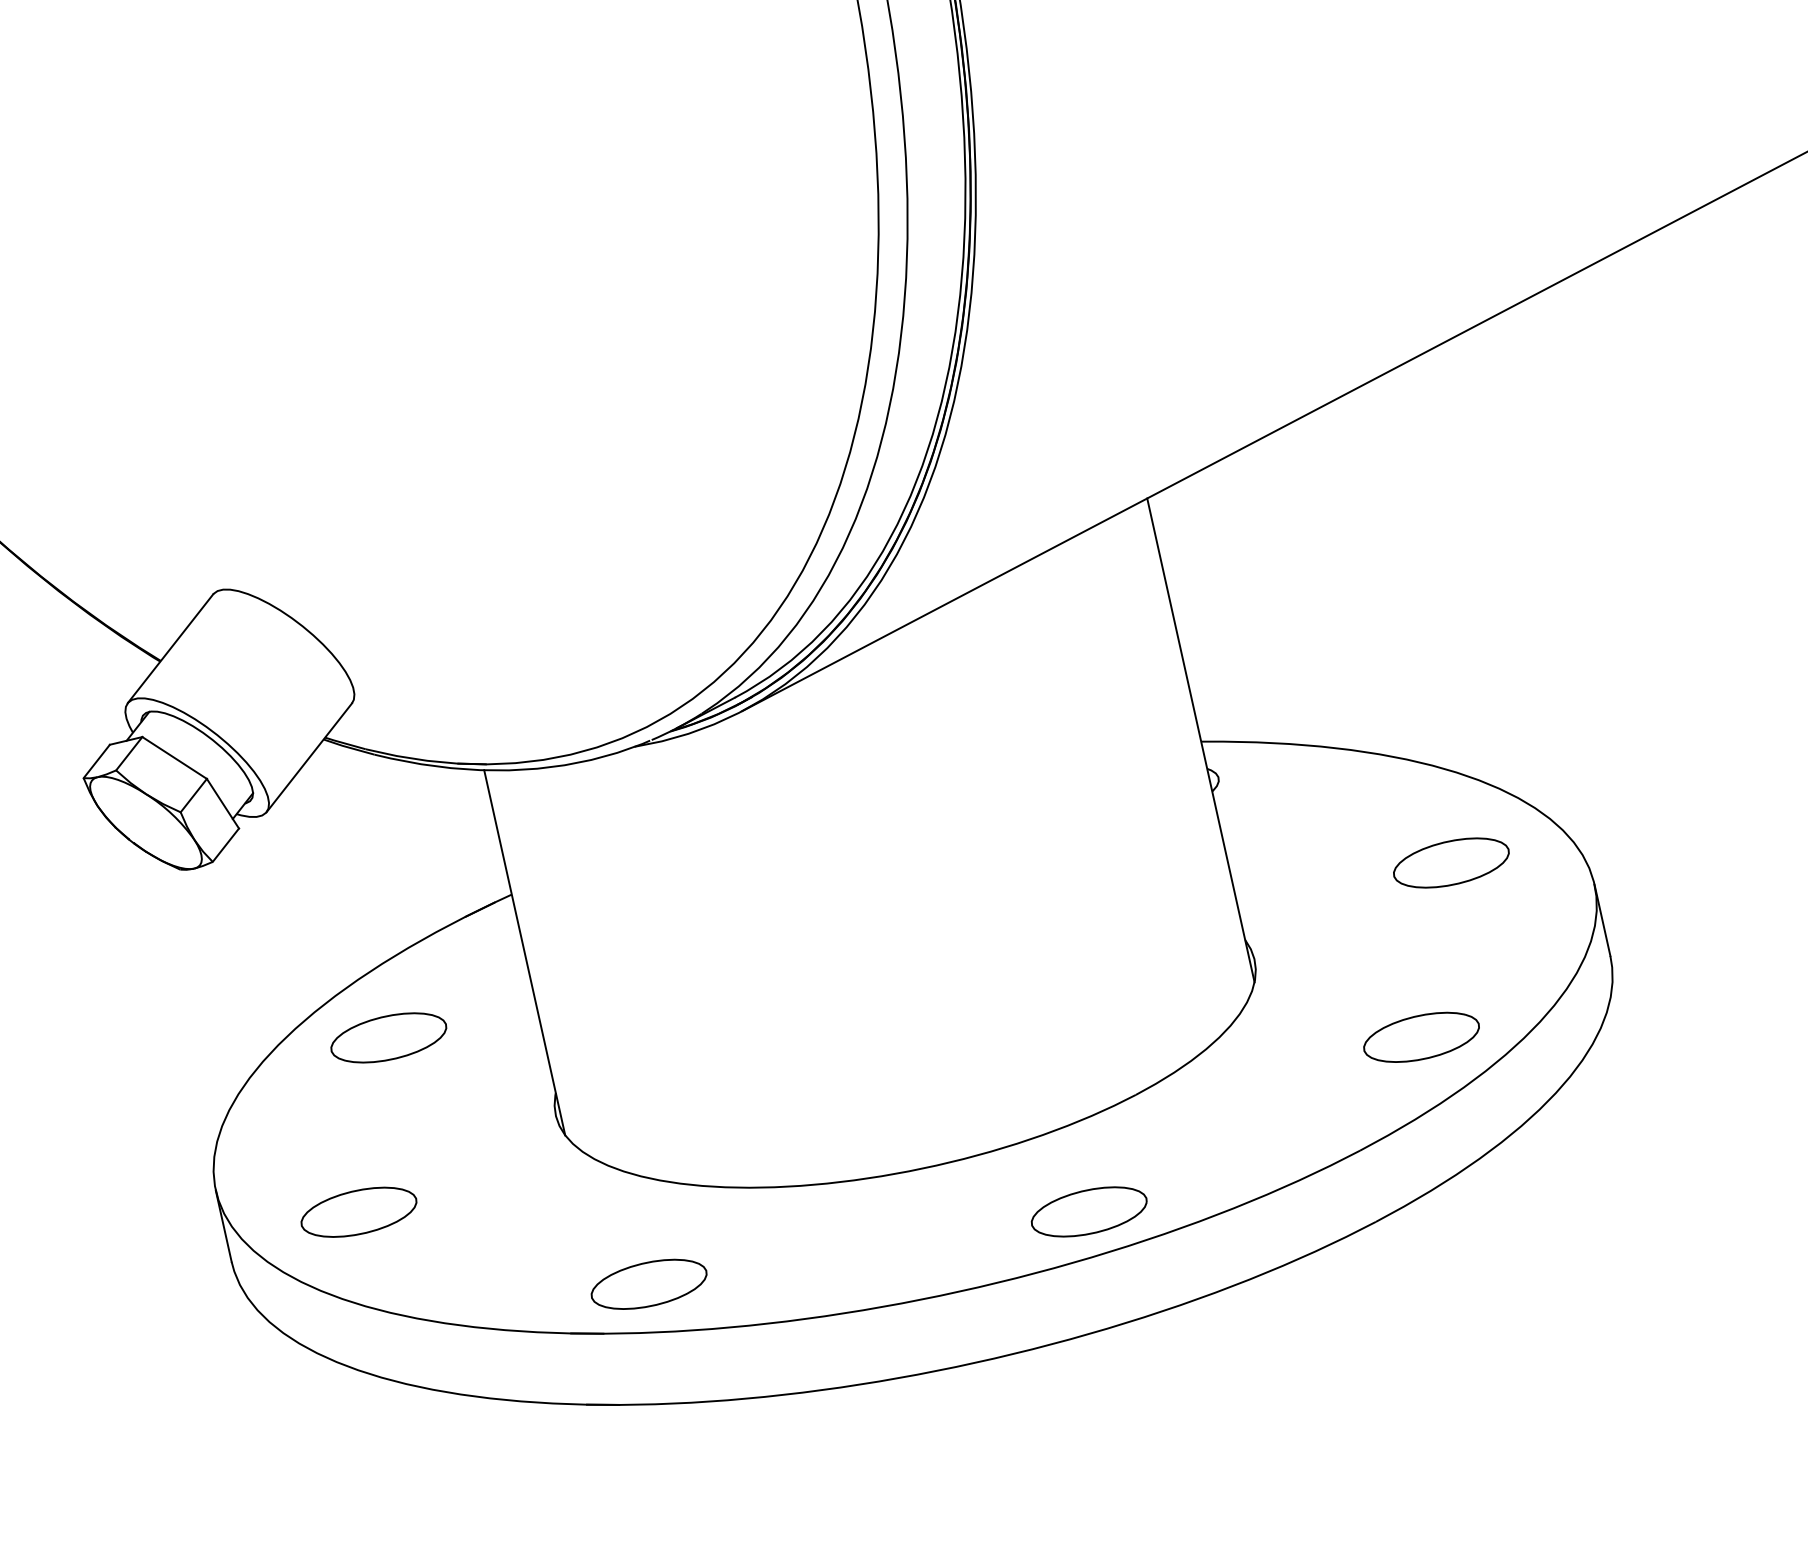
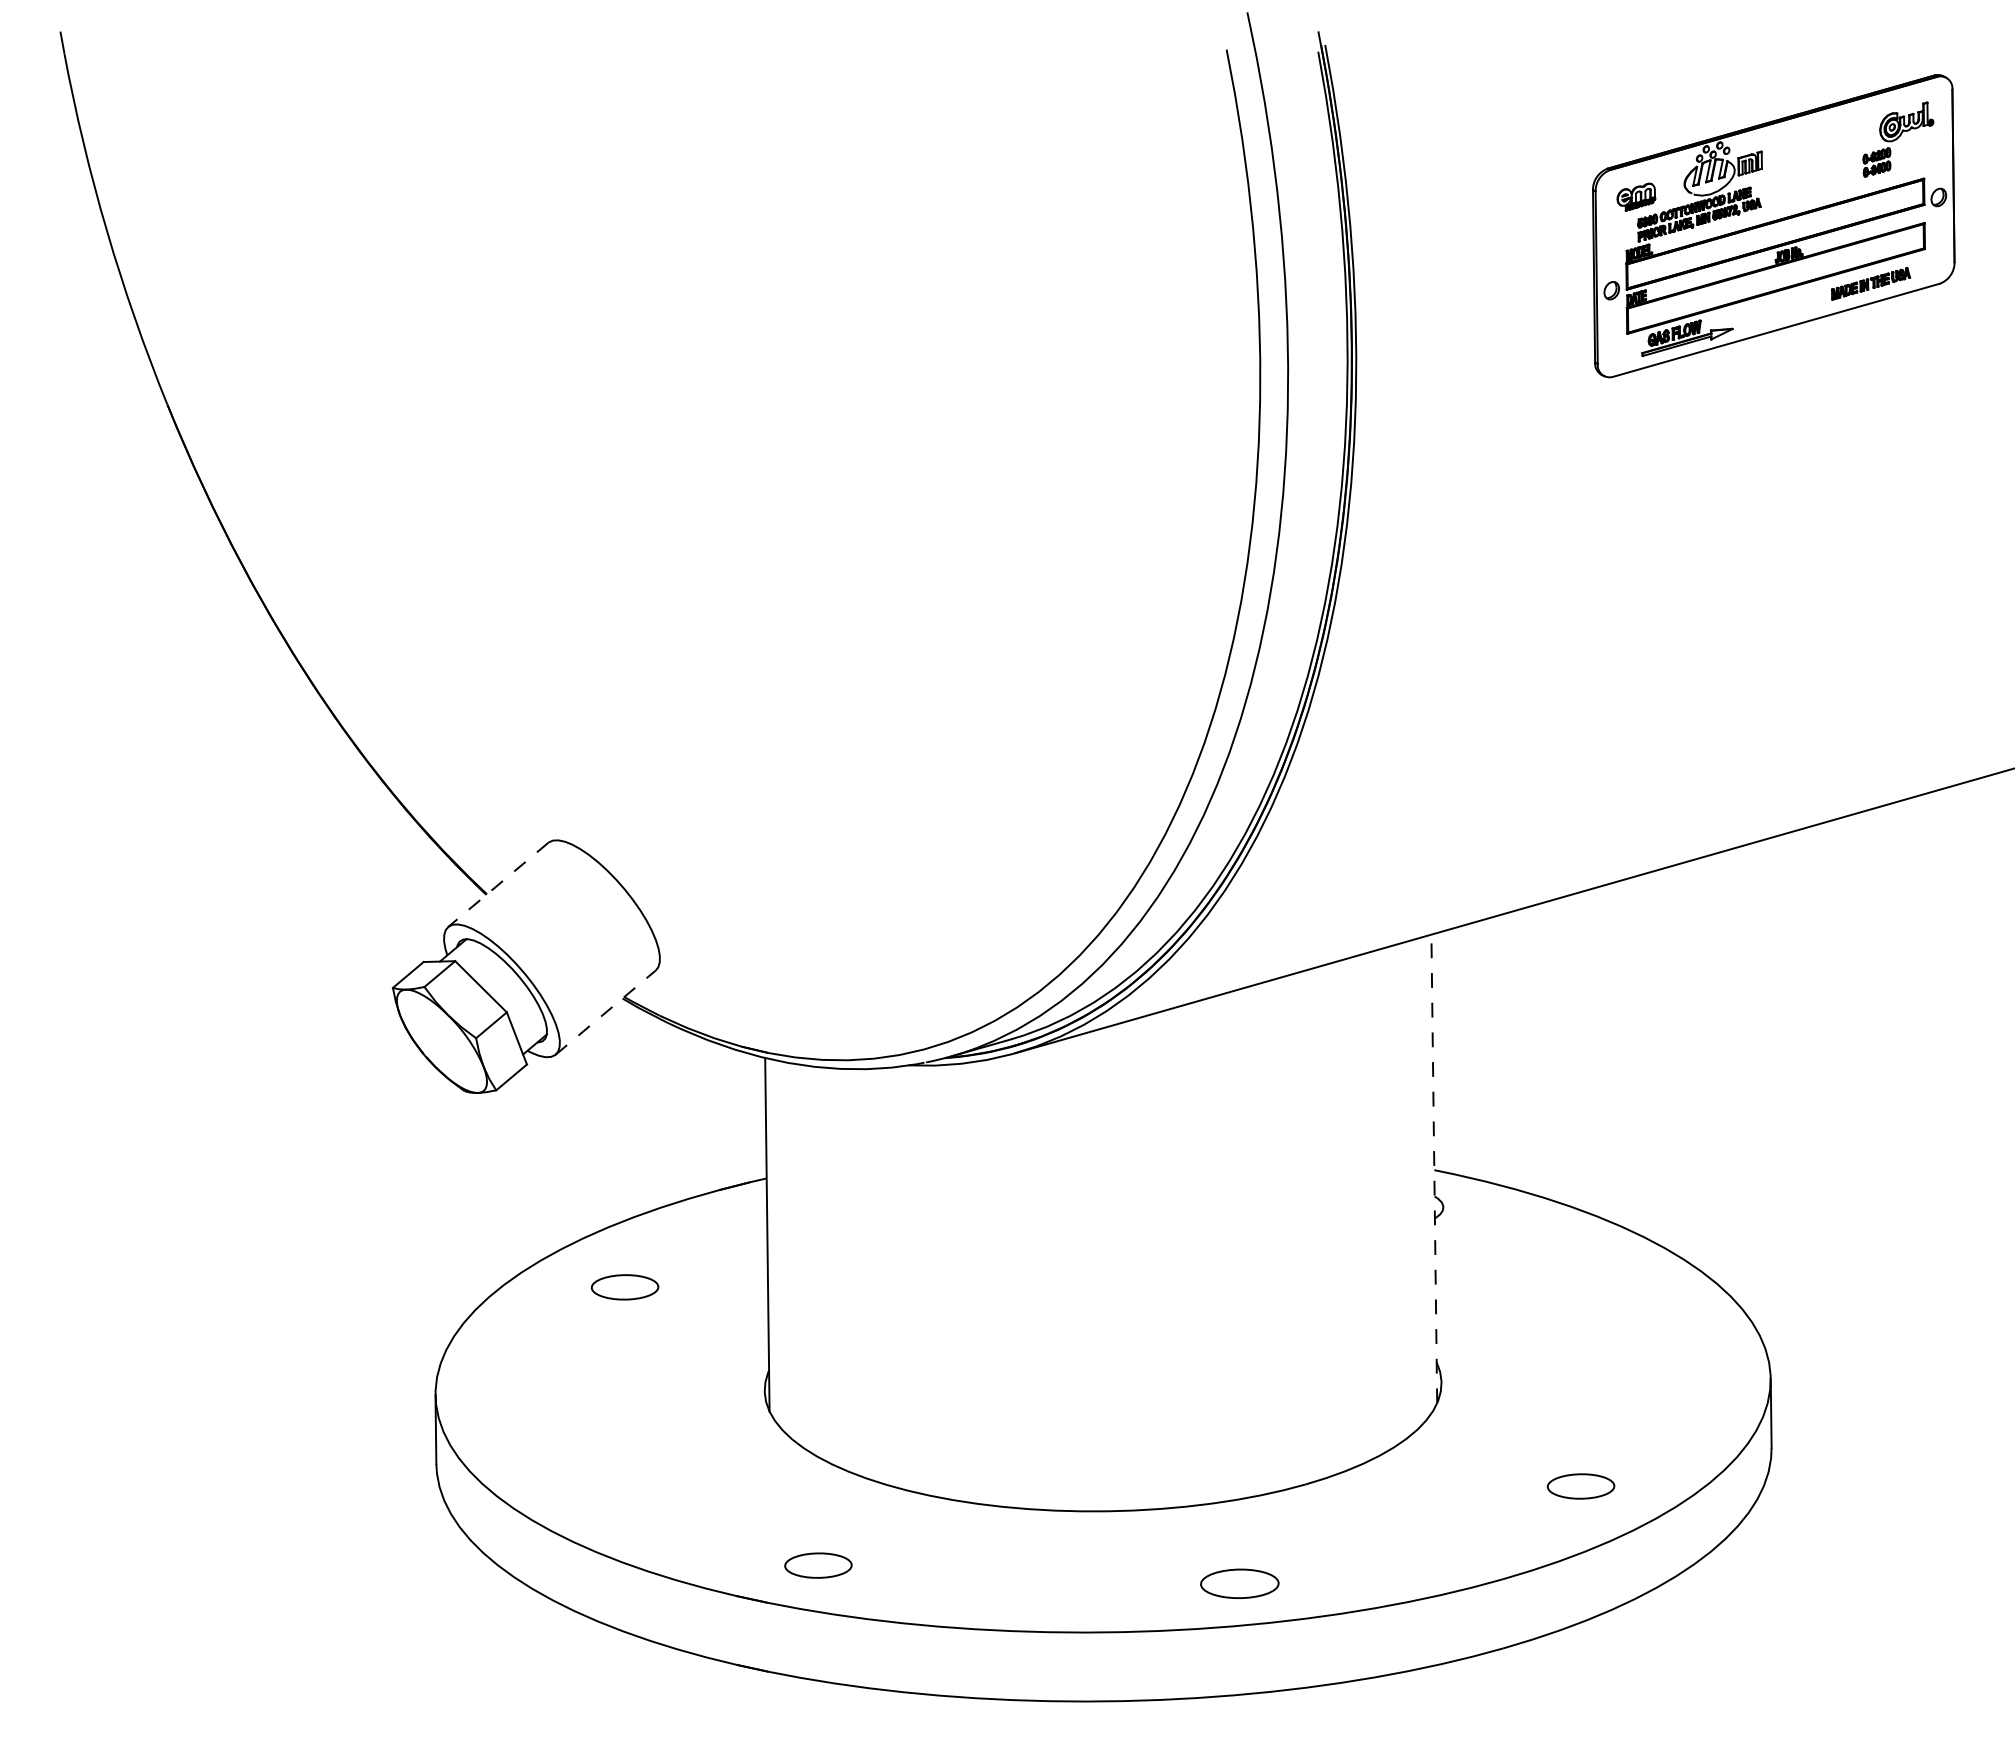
line: (169, 649) -> (497, 885), solid -> dashed
line: (1201, 739) -> (1434, 1168), solid -> dashed
line: (310, 757) -> (606, 1012), solid -> dashed
part: (1451, 862) -> (1642, 1330), removed
part: (1420, 1037) -> (1580, 1486), size x0.6
part: (388, 1038) -> (624, 1287), size x0.6
part: (358, 1211) -> (563, 1442), removed
part: (1088, 1211) -> (1239, 1583), size x0.7
part: (649, 1284) -> (818, 1565), size x0.6

